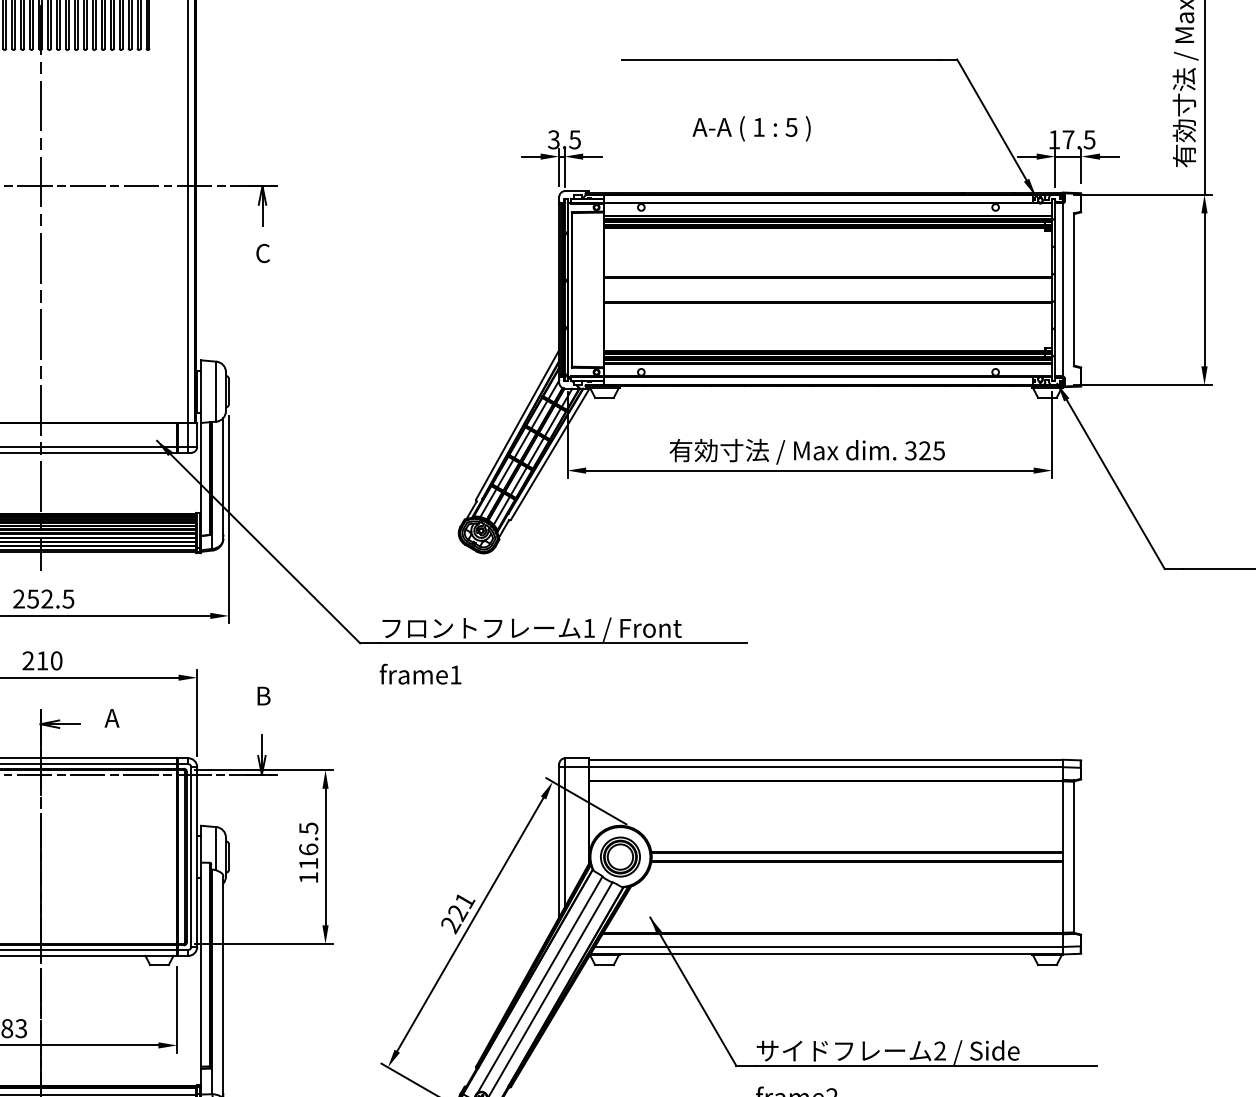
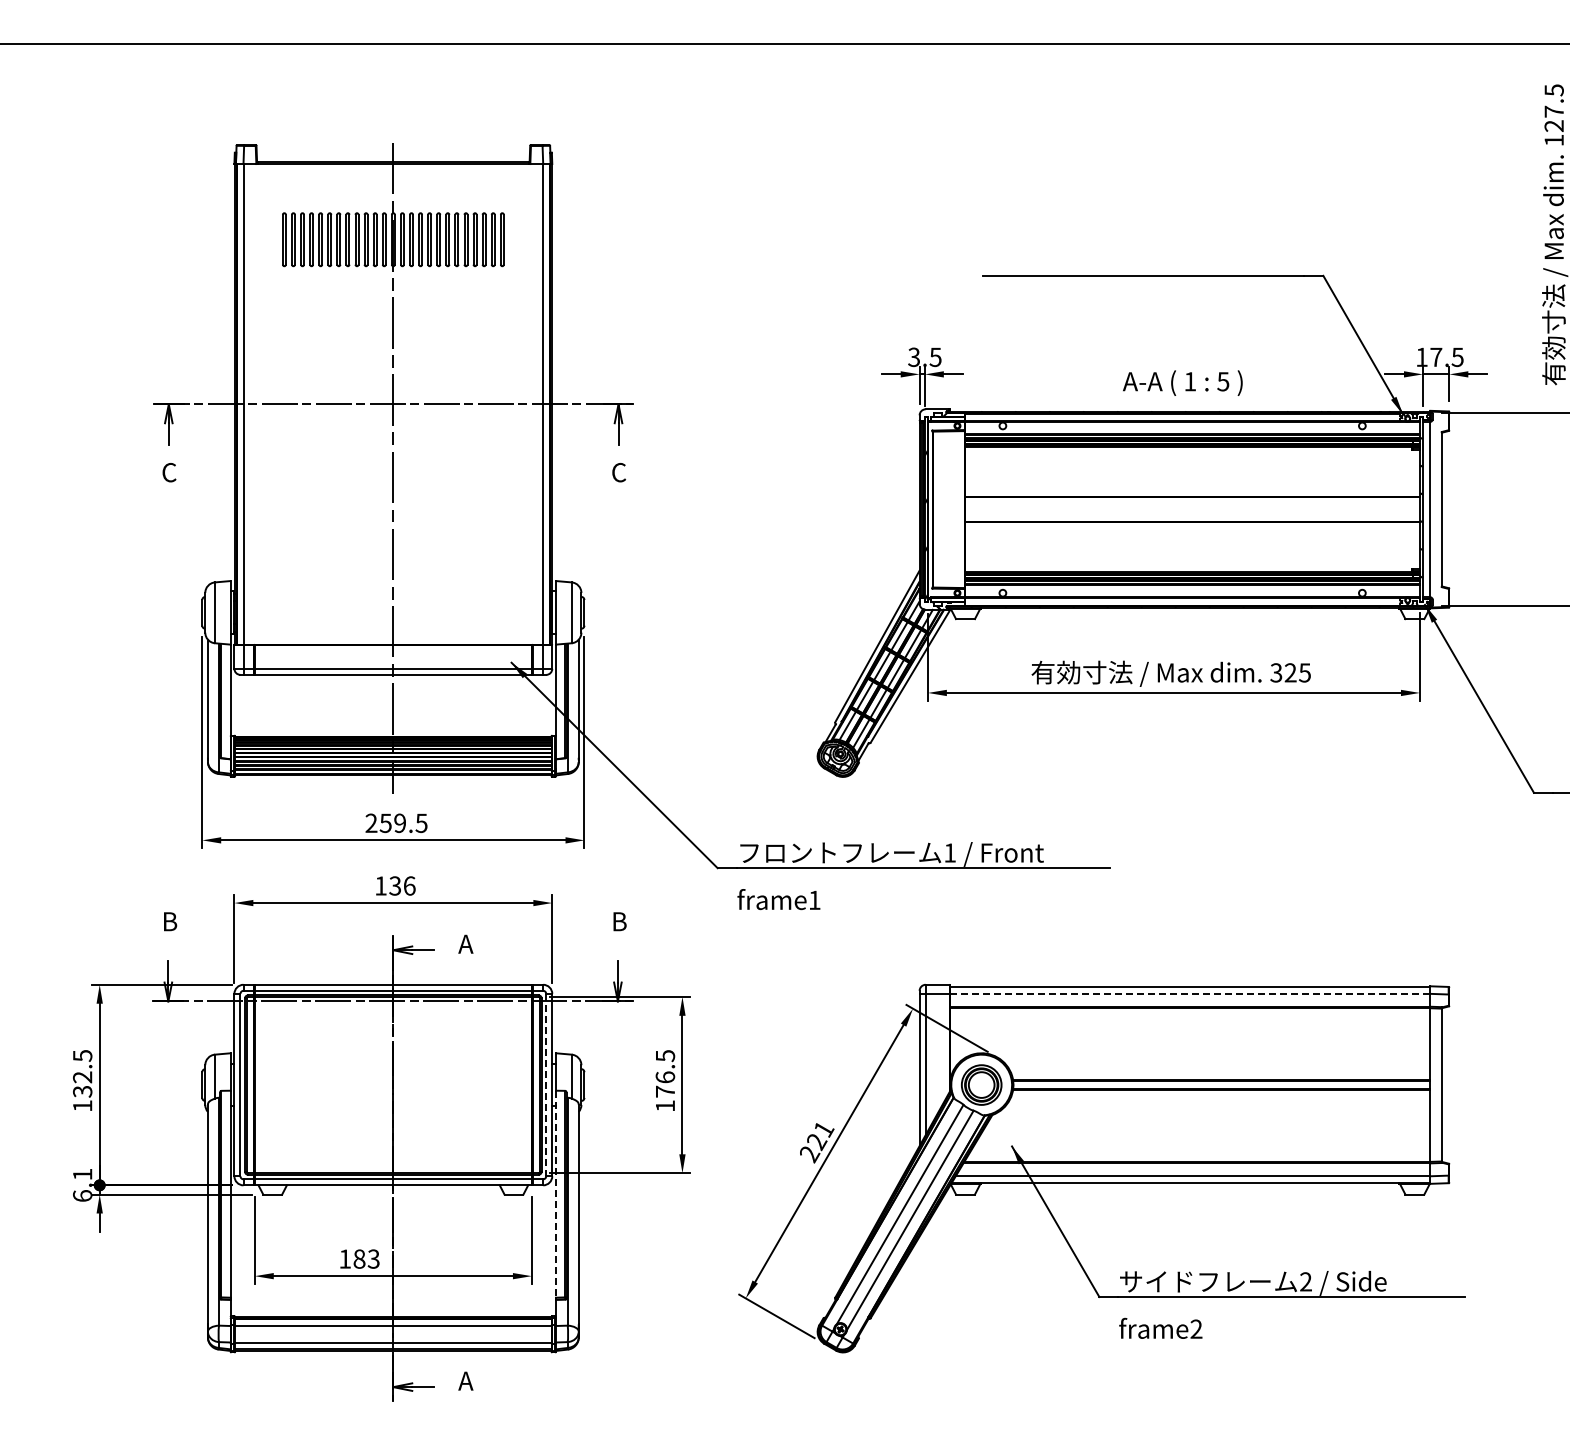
text: (751, 128) -> (1182, 382), moved
text: (47, 599) -> (400, 823), 252.5 -> 259.5
text: (42, 660) -> (395, 885), 210 -> 136
line: (826, 766) -> (1190, 993), solid -> dashed
line: (191, 857) -> (546, 1085), solid -> dashed
text: (308, 863) -> (665, 1091), 116.5 -> 176.5
line: (201, 964) -> (556, 1194), solid -> dashed

